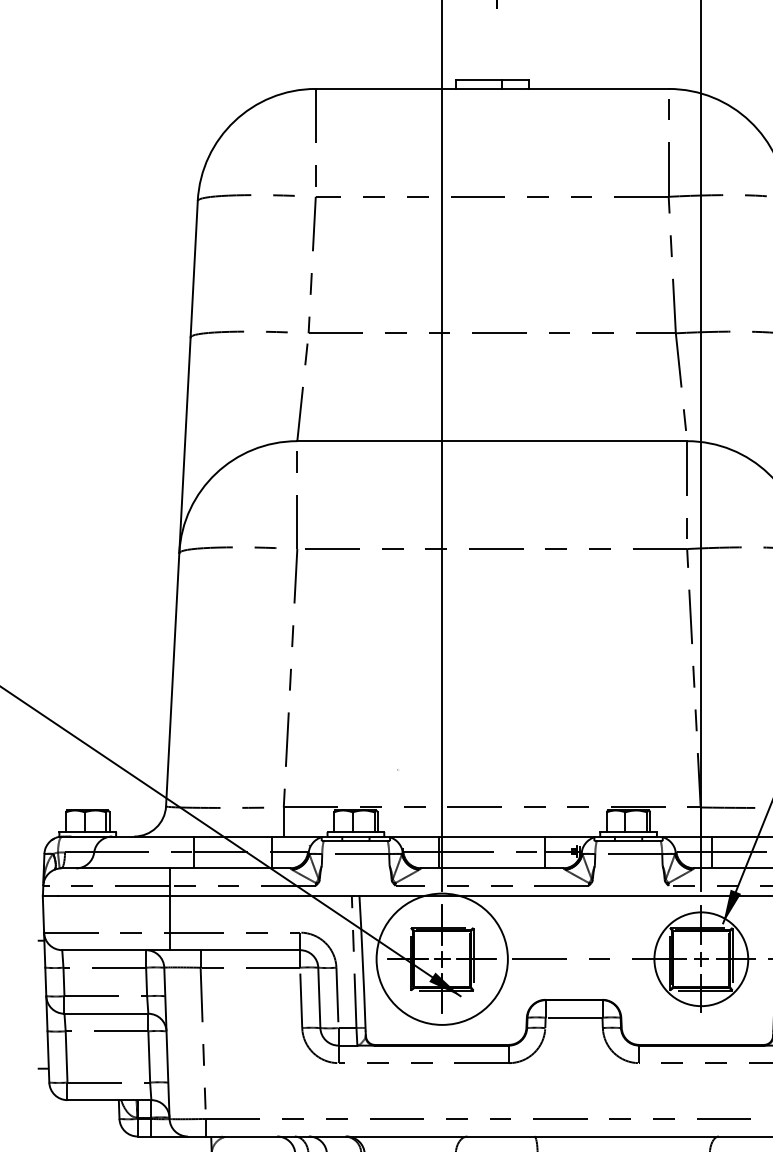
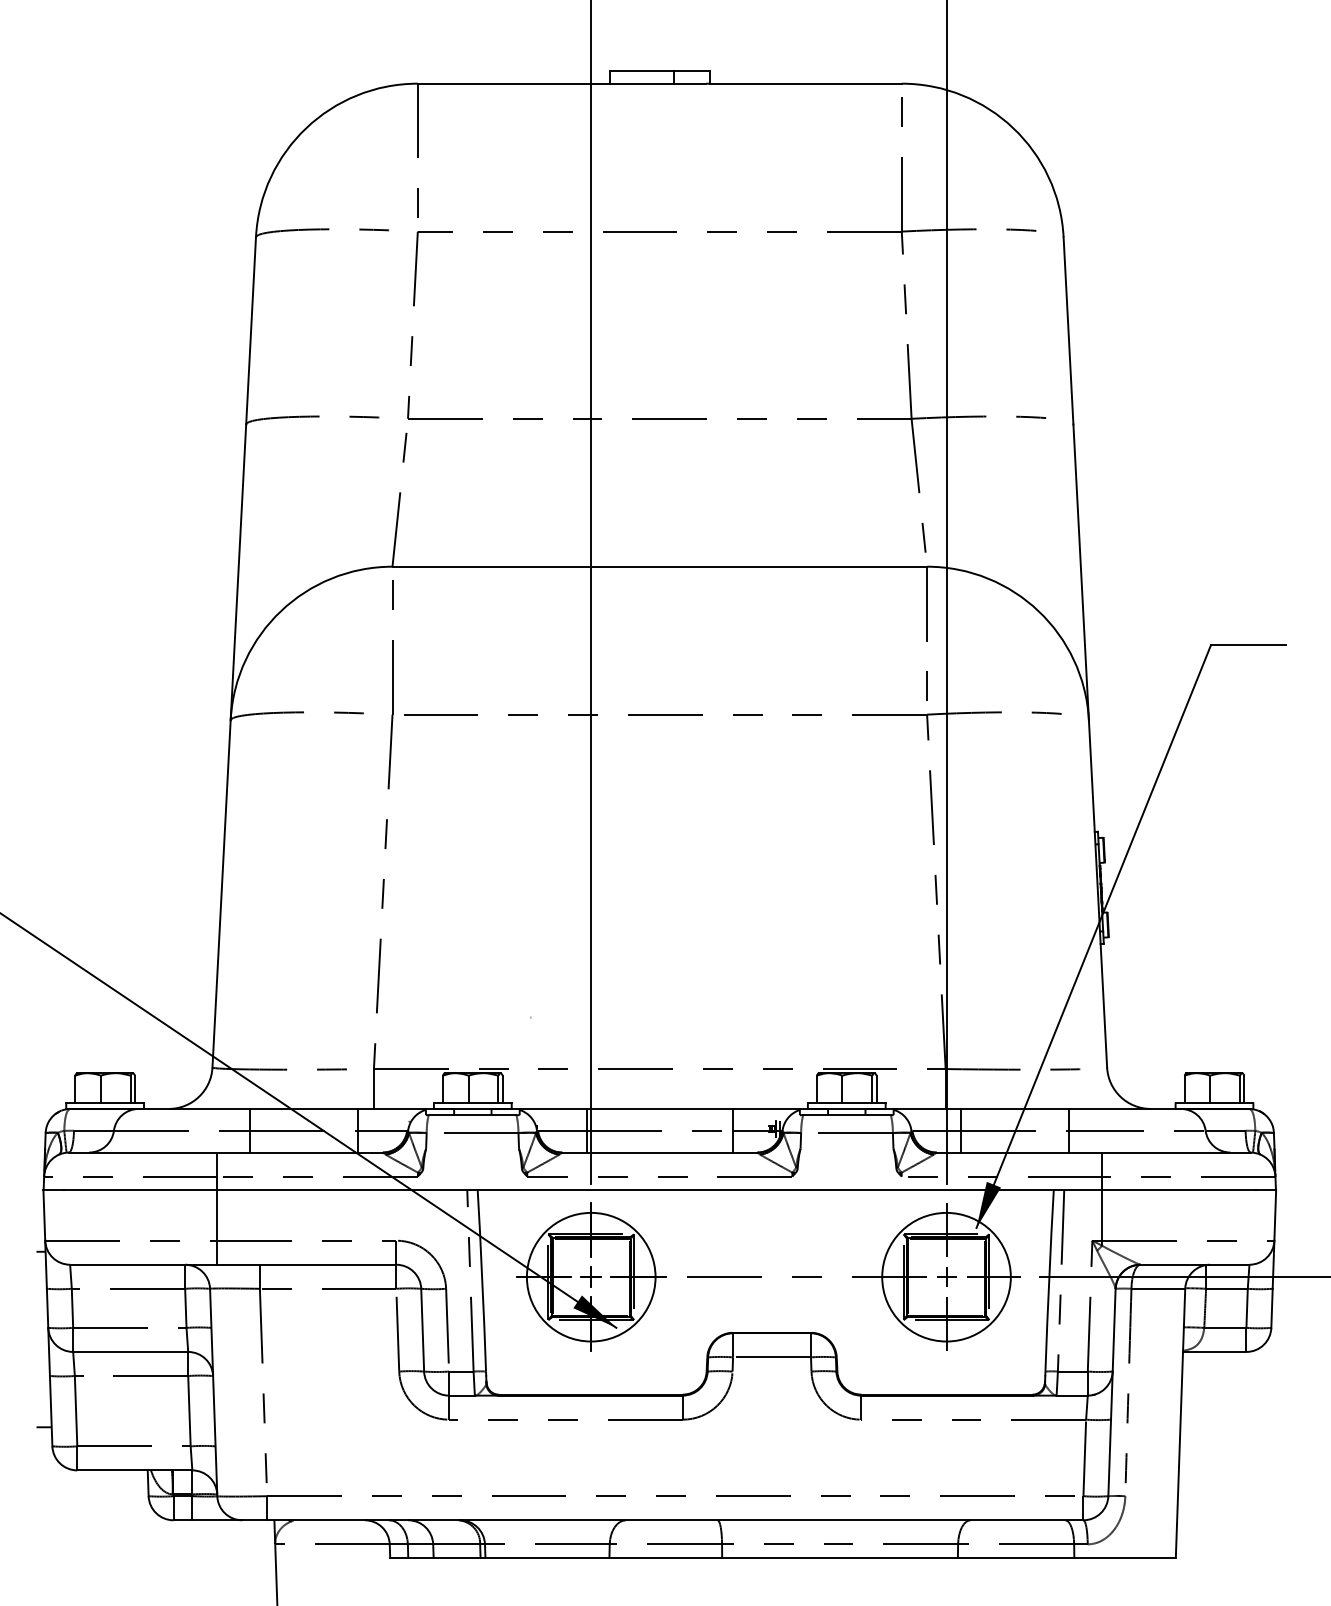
circle: (441, 958) -> (590, 1276), size x0.71

